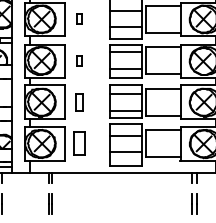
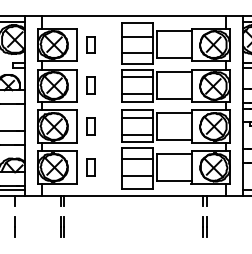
part: (78, 18) -> (90, 44), size x1.67
part: (78, 60) -> (90, 85), size x1.67
part: (78, 143) -> (90, 167), size x0.71

